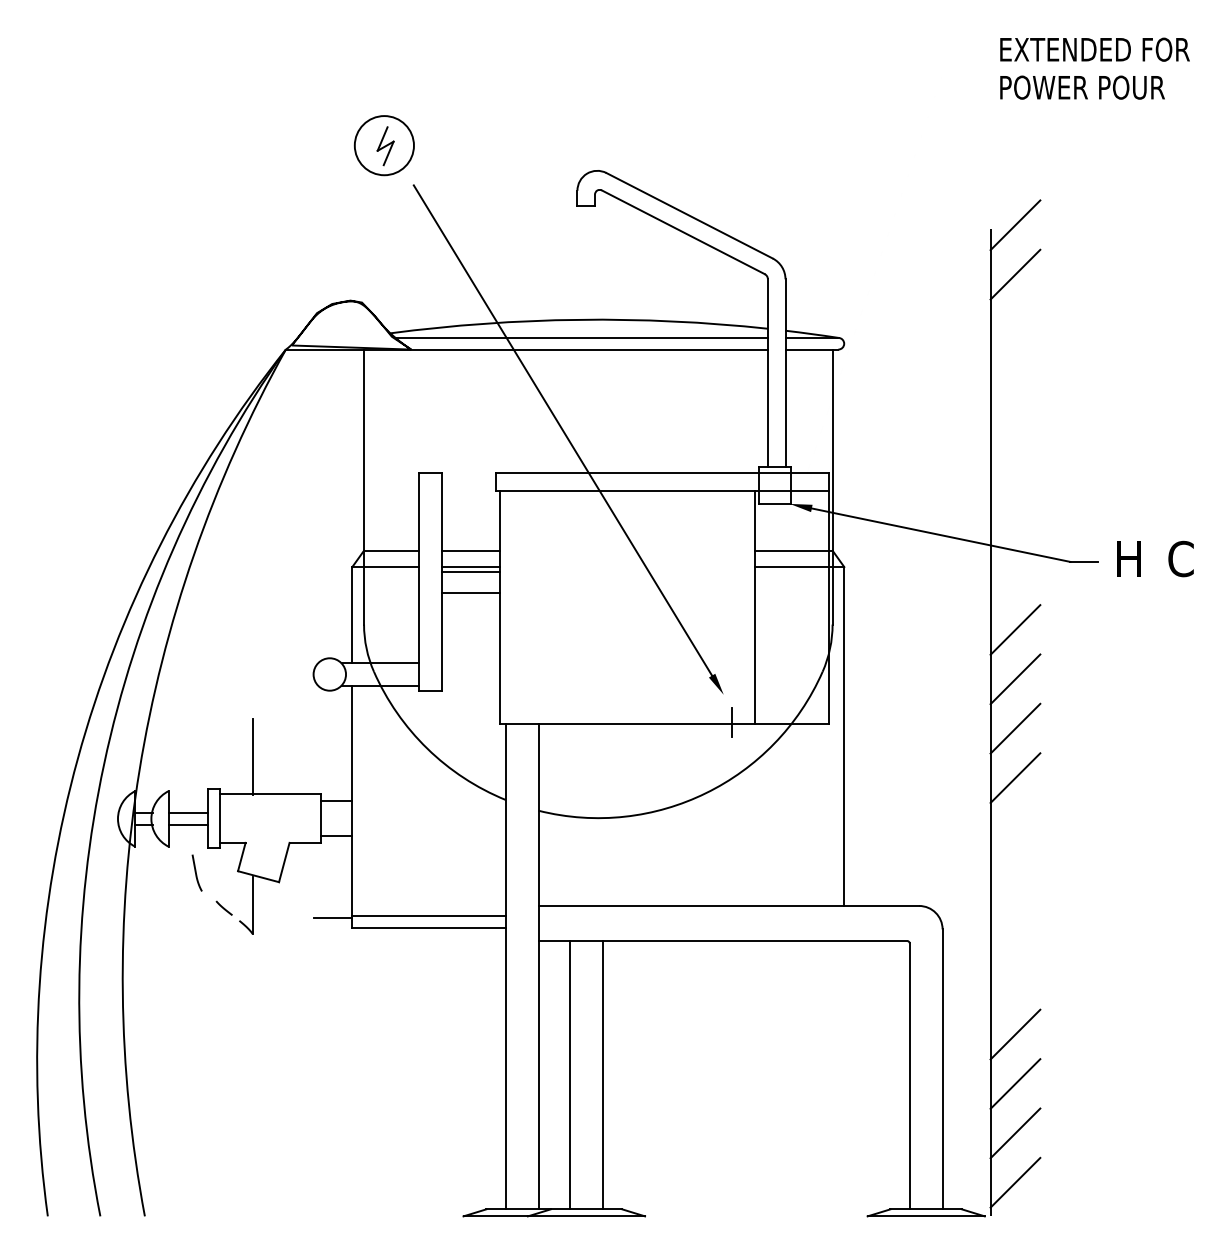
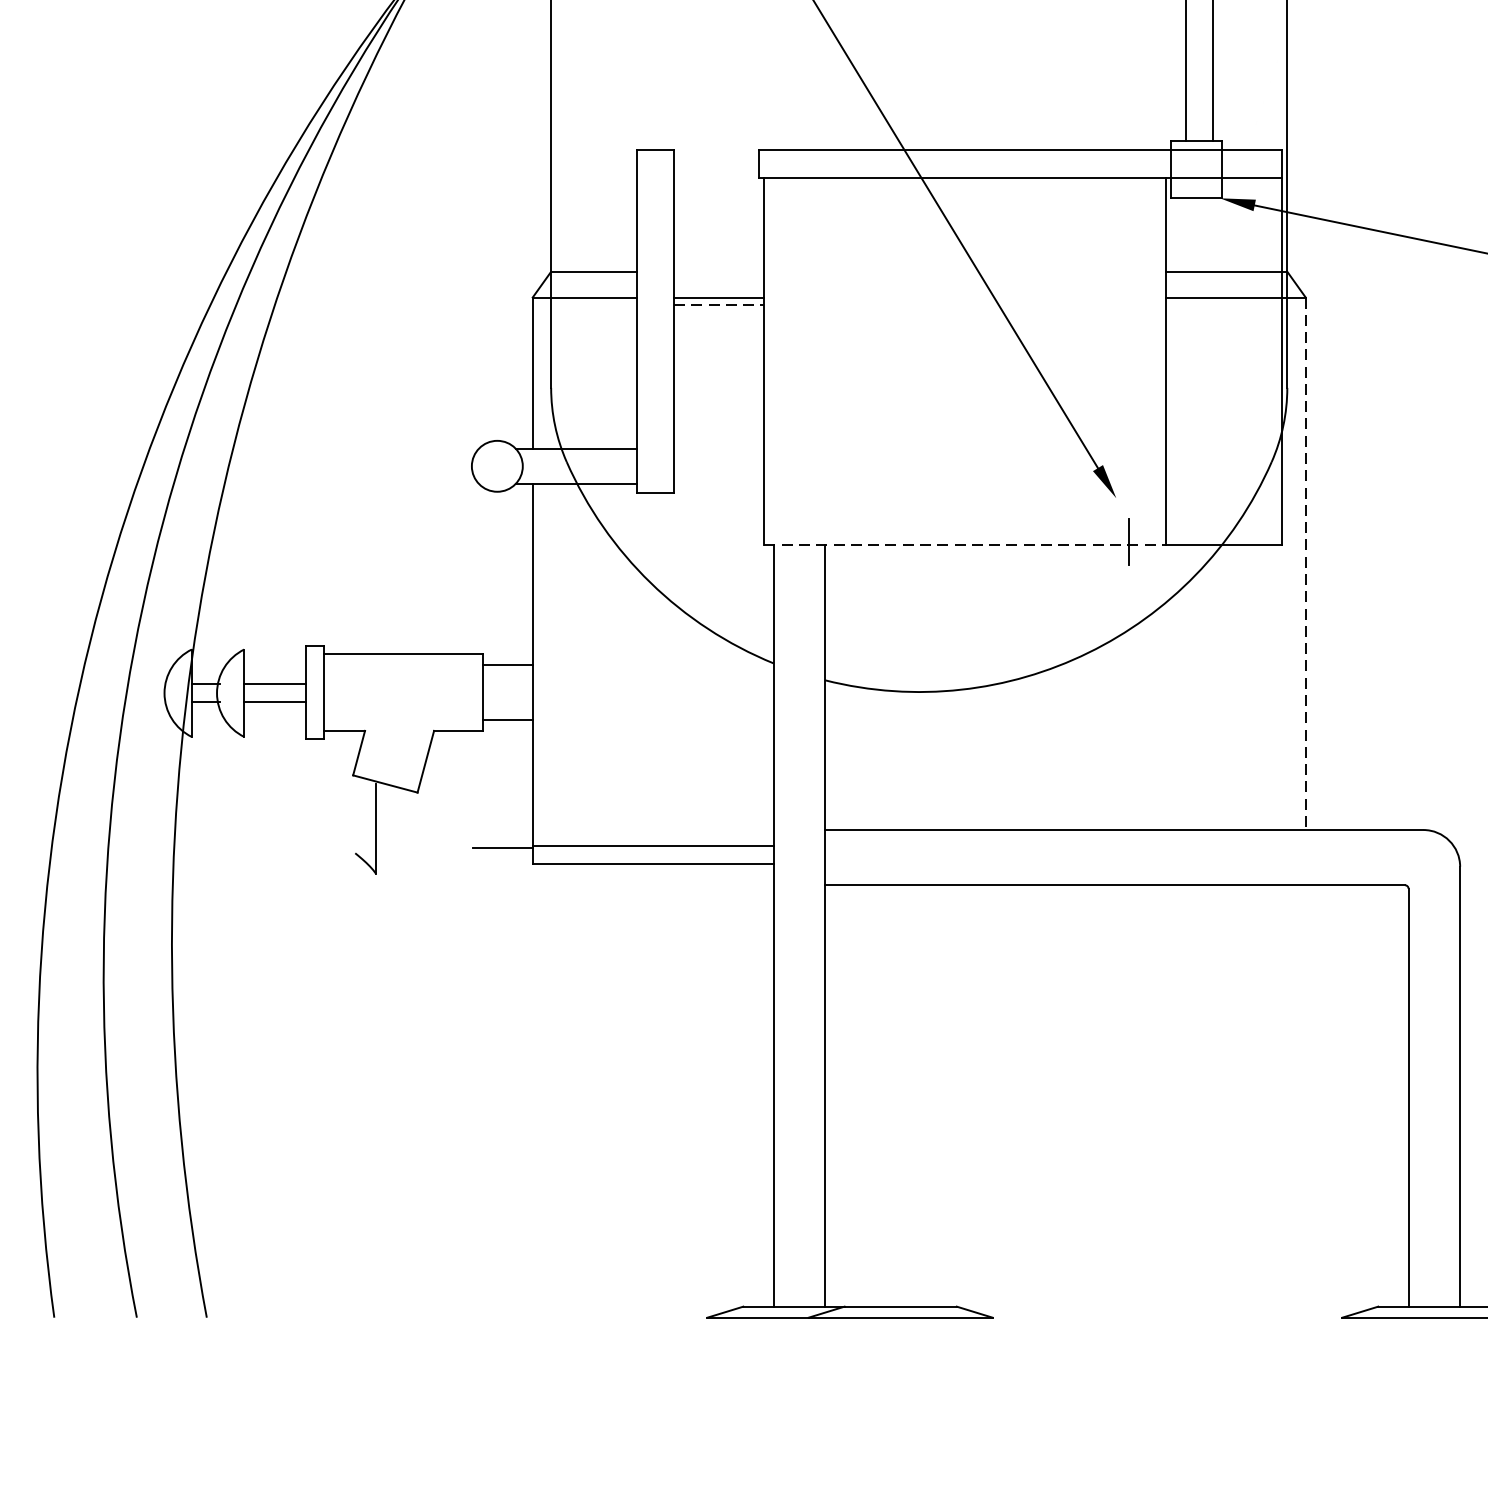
line: (470, 550) -> (718, 271), removed
line: (471, 571) -> (719, 304), solid -> dashed
line: (470, 593) -> (718, 339), removed
line: (627, 724) -> (965, 544), solid -> dashed
line: (844, 737) -> (1306, 565), solid -> dashed
line: (252, 757) -> (375, 596), removed
curve: (196, 872) -> (287, 777), removed
line: (223, 907) -> (330, 832), removed
line: (570, 1075) -> (875, 1096), removed
line: (602, 1075) -> (925, 1096), removed

